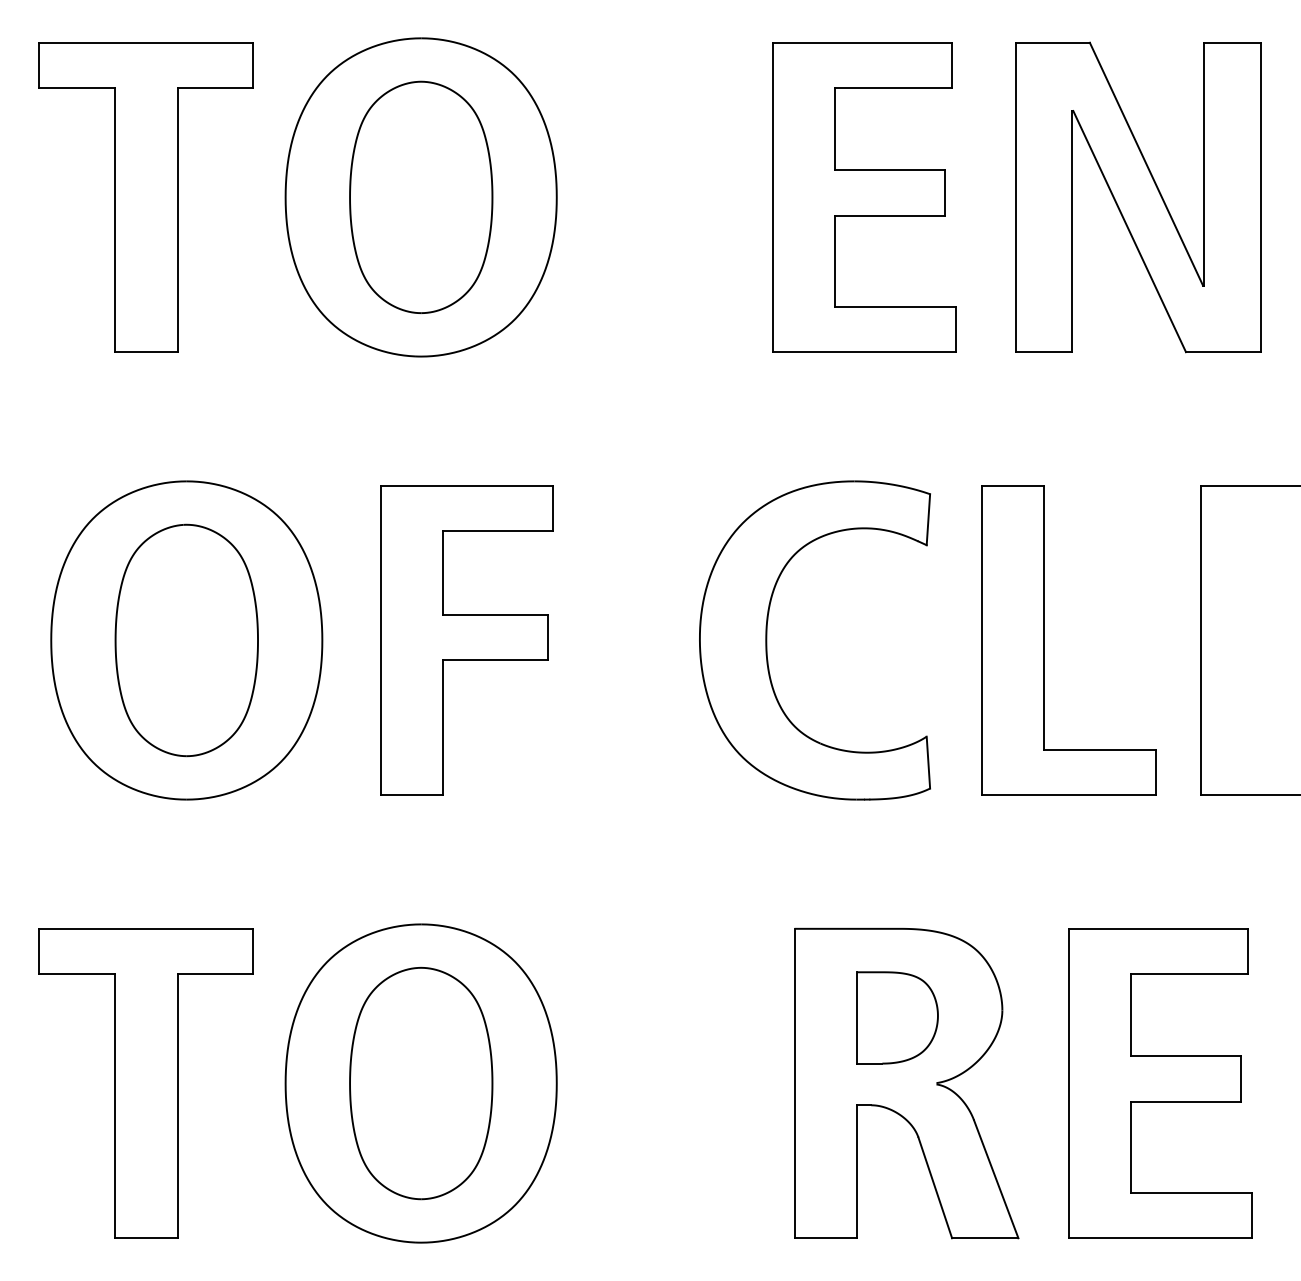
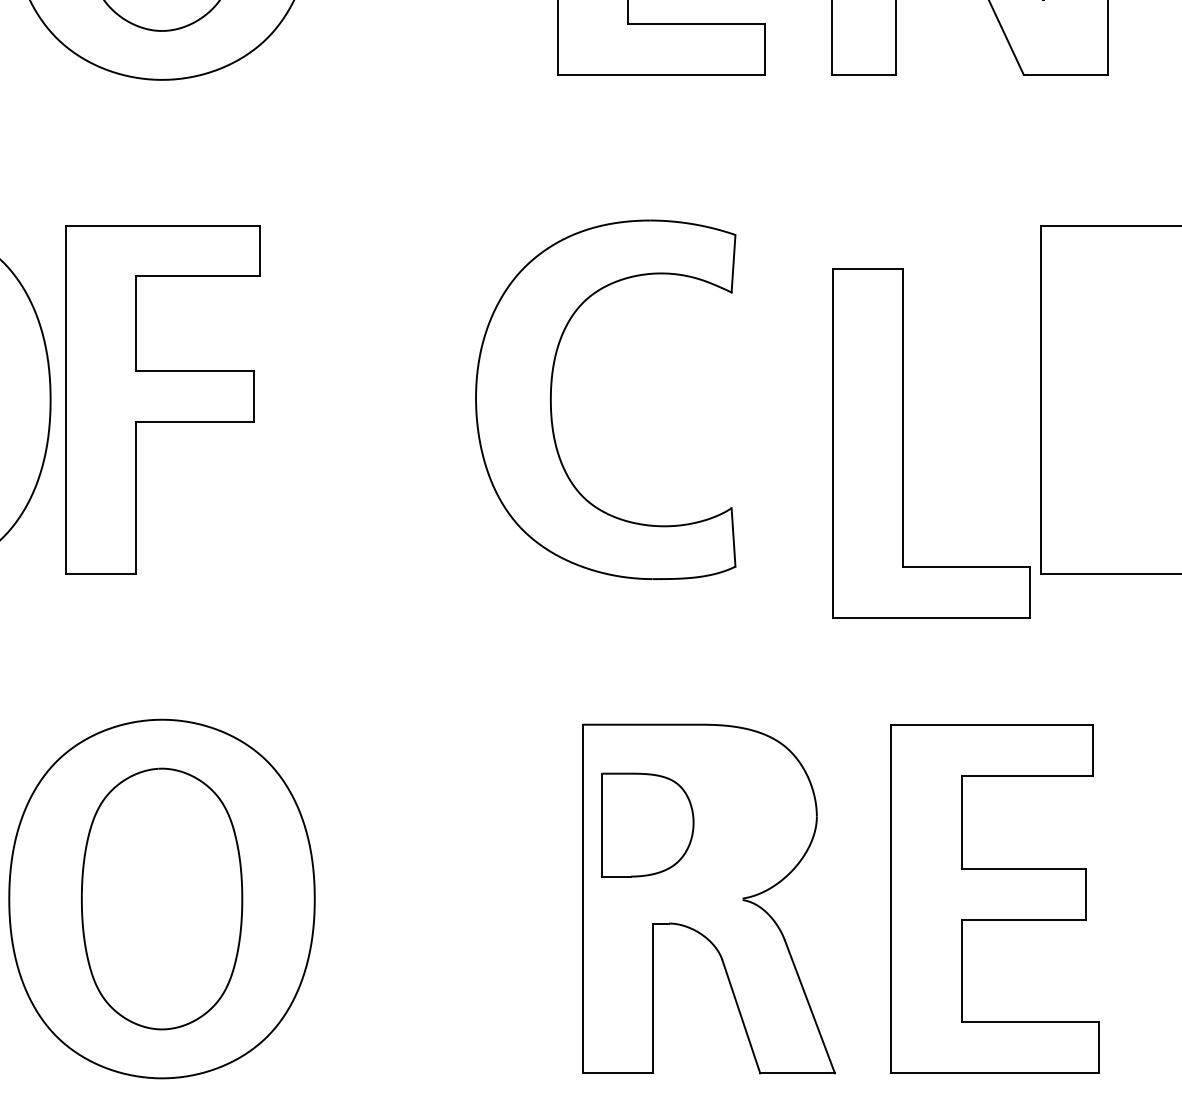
part: (466, 640) -> (162, 399), moved
part: (1044, 640) -> (903, 443), moved
part: (897, 1017) -> (648, 824), moved

